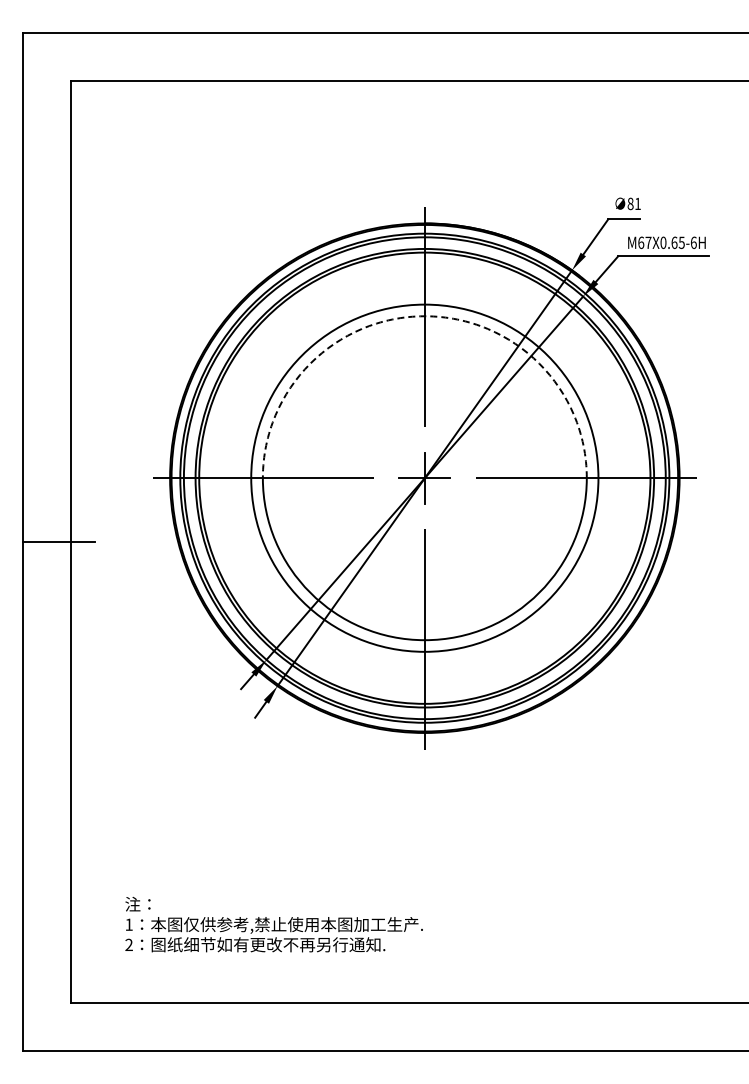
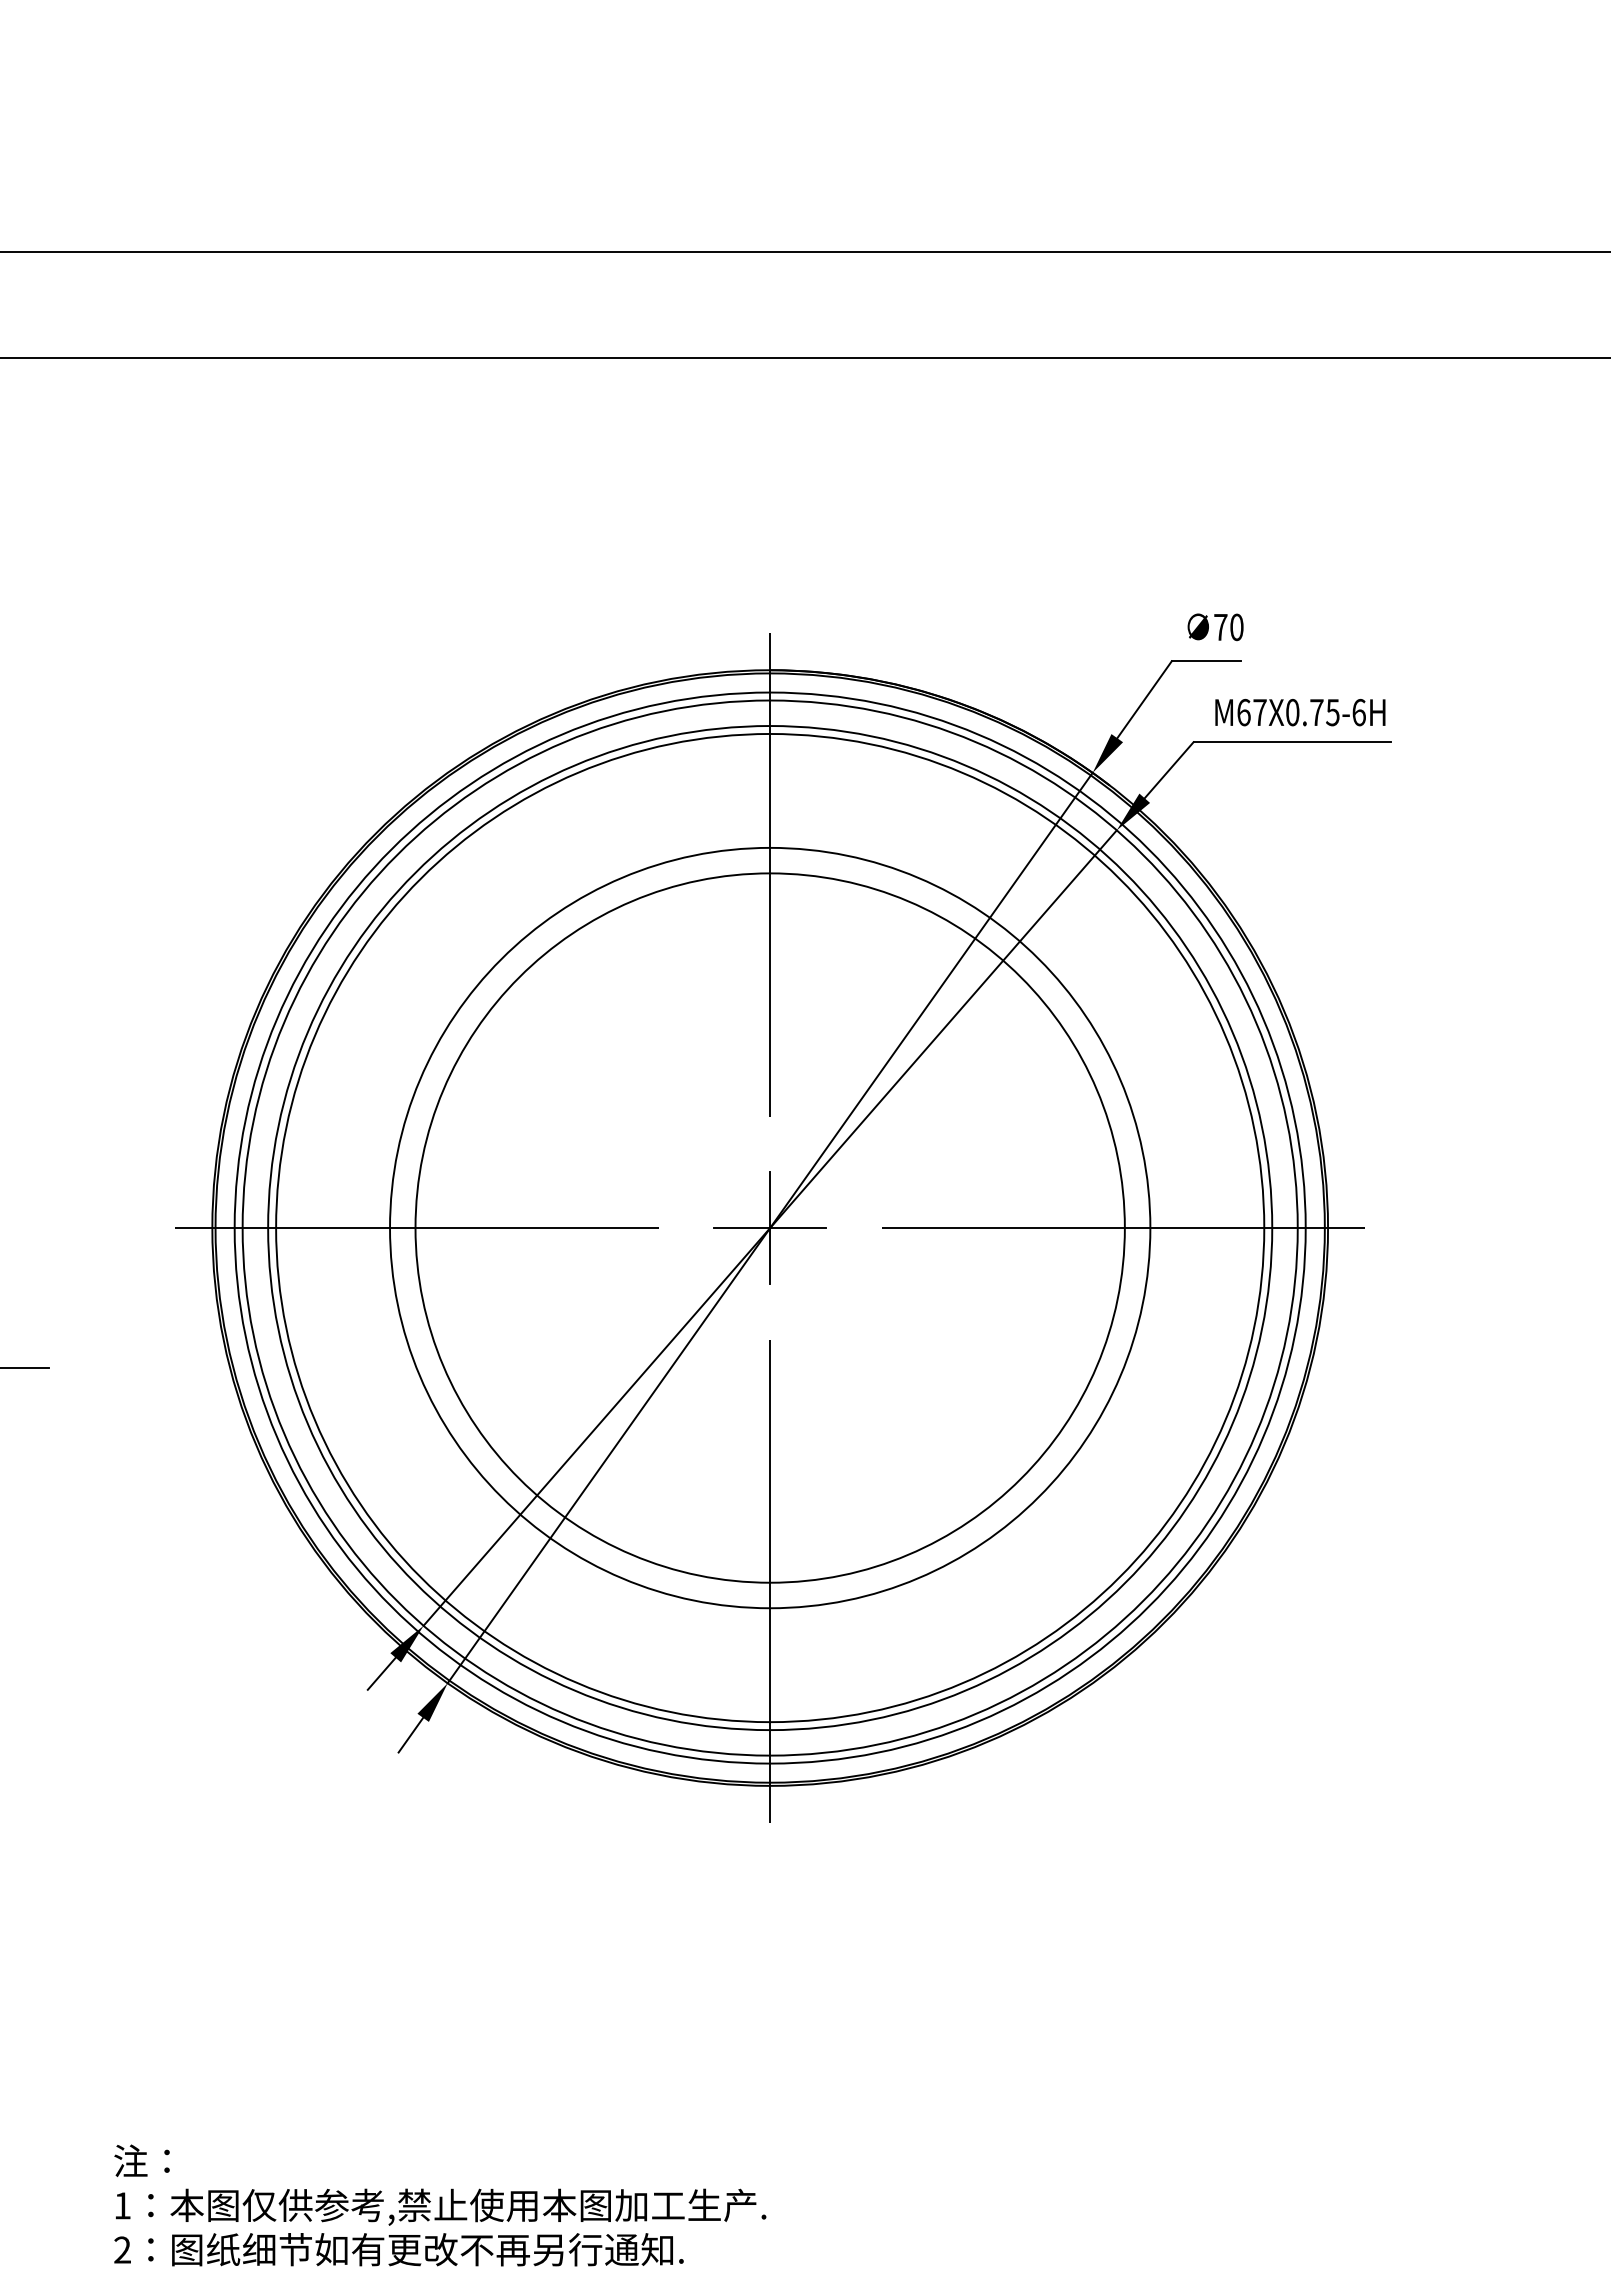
text: (633, 203) -> (1227, 626), 81 -> 70
text: (674, 242) -> (1316, 711), M67X0.65-6H -> M67X0.75-6H
arc: (424, 316) -> (769, 873), dashed -> solid

